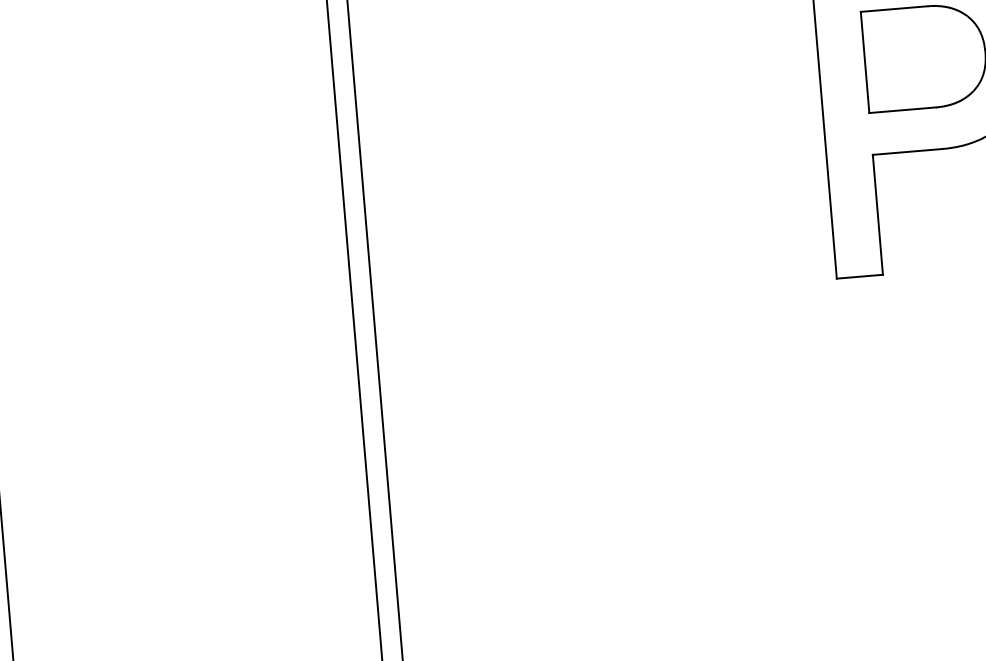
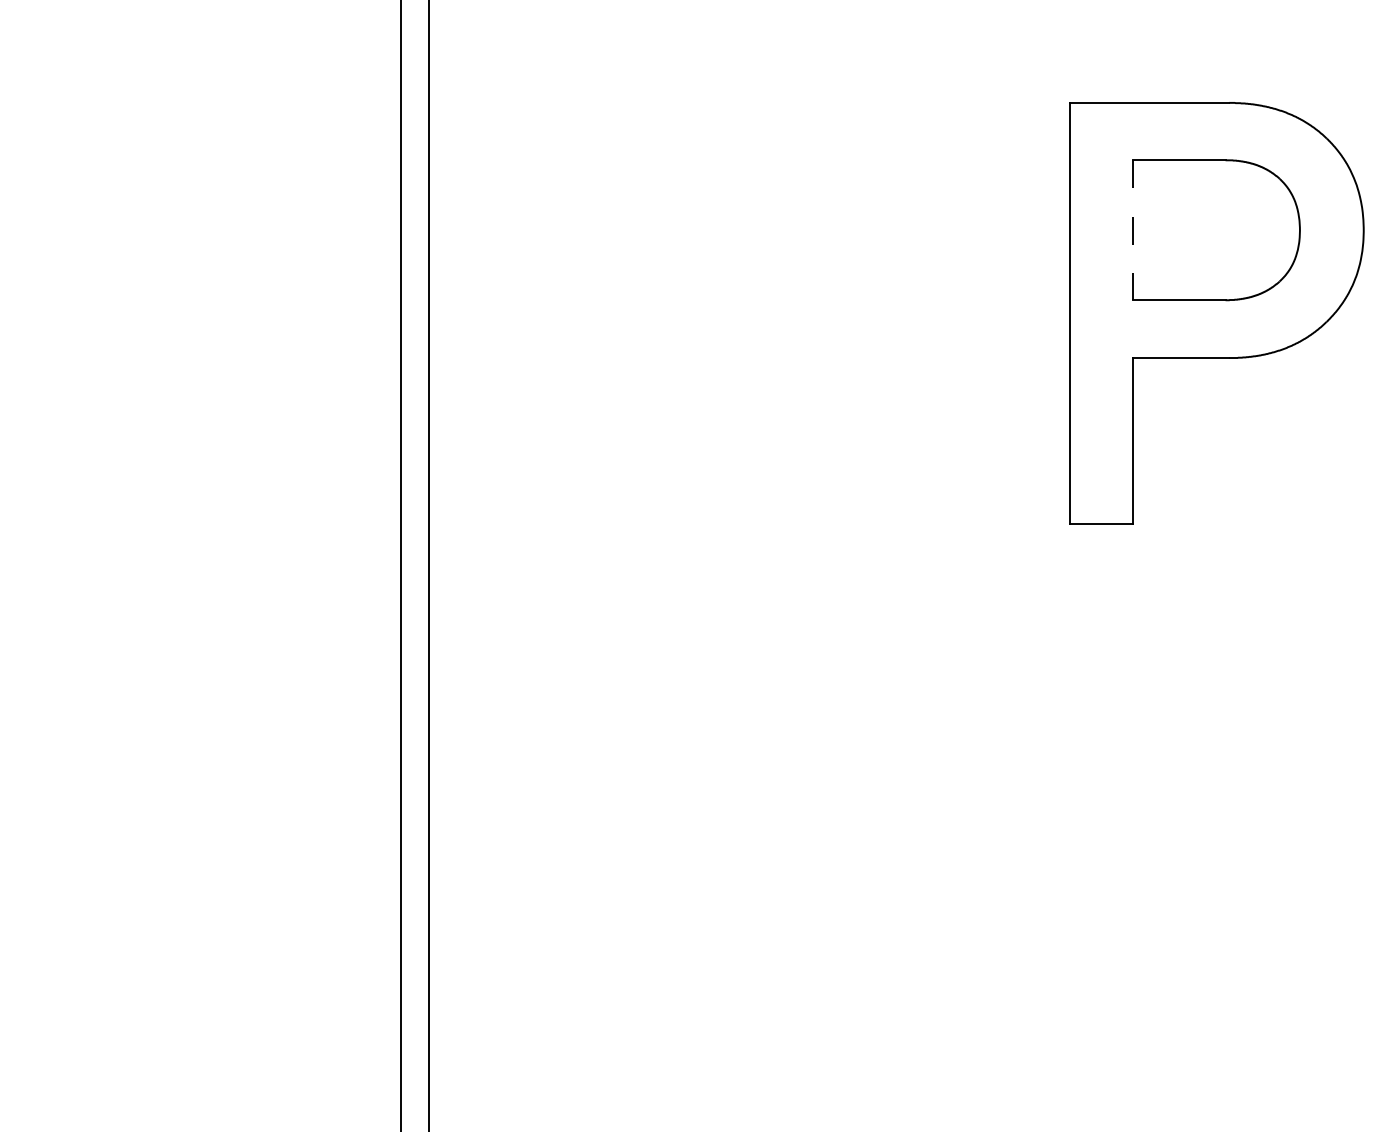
line: (865, 62) -> (1133, 230), solid -> dashed

